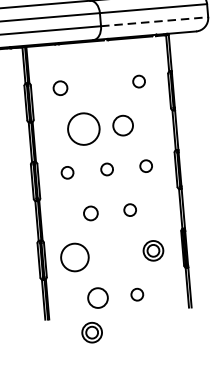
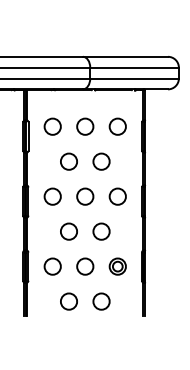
line: (155, 21) -> (135, 78), dashed -> solid
circle: (138, 81) -> (117, 126), size x1.67
circle: (100, 84) -> (85, 126), added
circle: (60, 88) -> (52, 126), size x1.43
circle: (83, 128) -> (68, 161), size x0.62
circle: (145, 166) -> (117, 196), size x1.67
circle: (107, 169) -> (85, 196), size x1.67
circle: (67, 172) -> (52, 196), size x1.67
circle: (130, 210) -> (101, 231), size x1.67
circle: (90, 213) -> (68, 231), size x1.43
circle: (114, 253) -> (85, 266), added
circle: (74, 257) -> (52, 266), size x0.71
circle: (137, 294) -> (101, 301), size x1.67
part: (91, 332) -> (61, 329), removed

